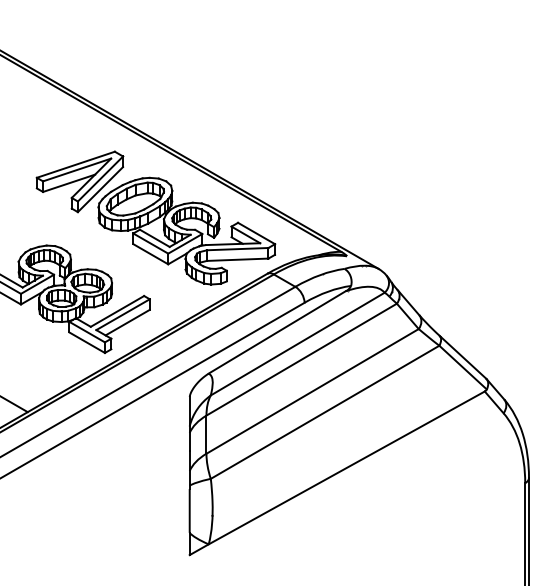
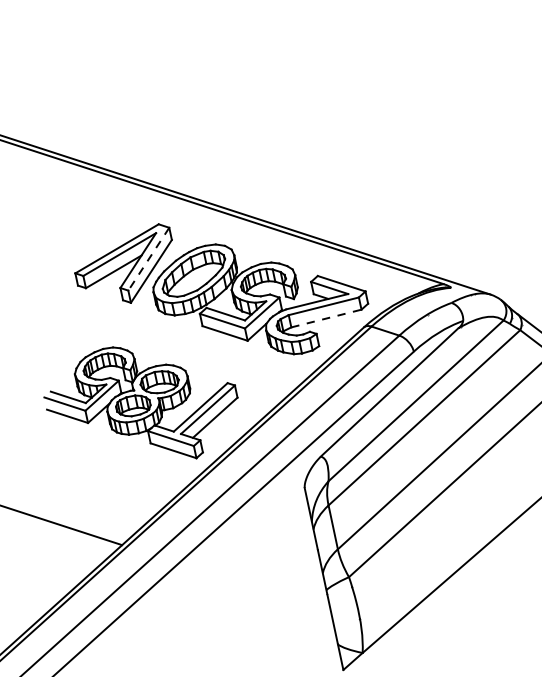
line: (100, 179) -> (148, 259), solid -> dashed
line: (237, 259) -> (326, 318), solid -> dashed

